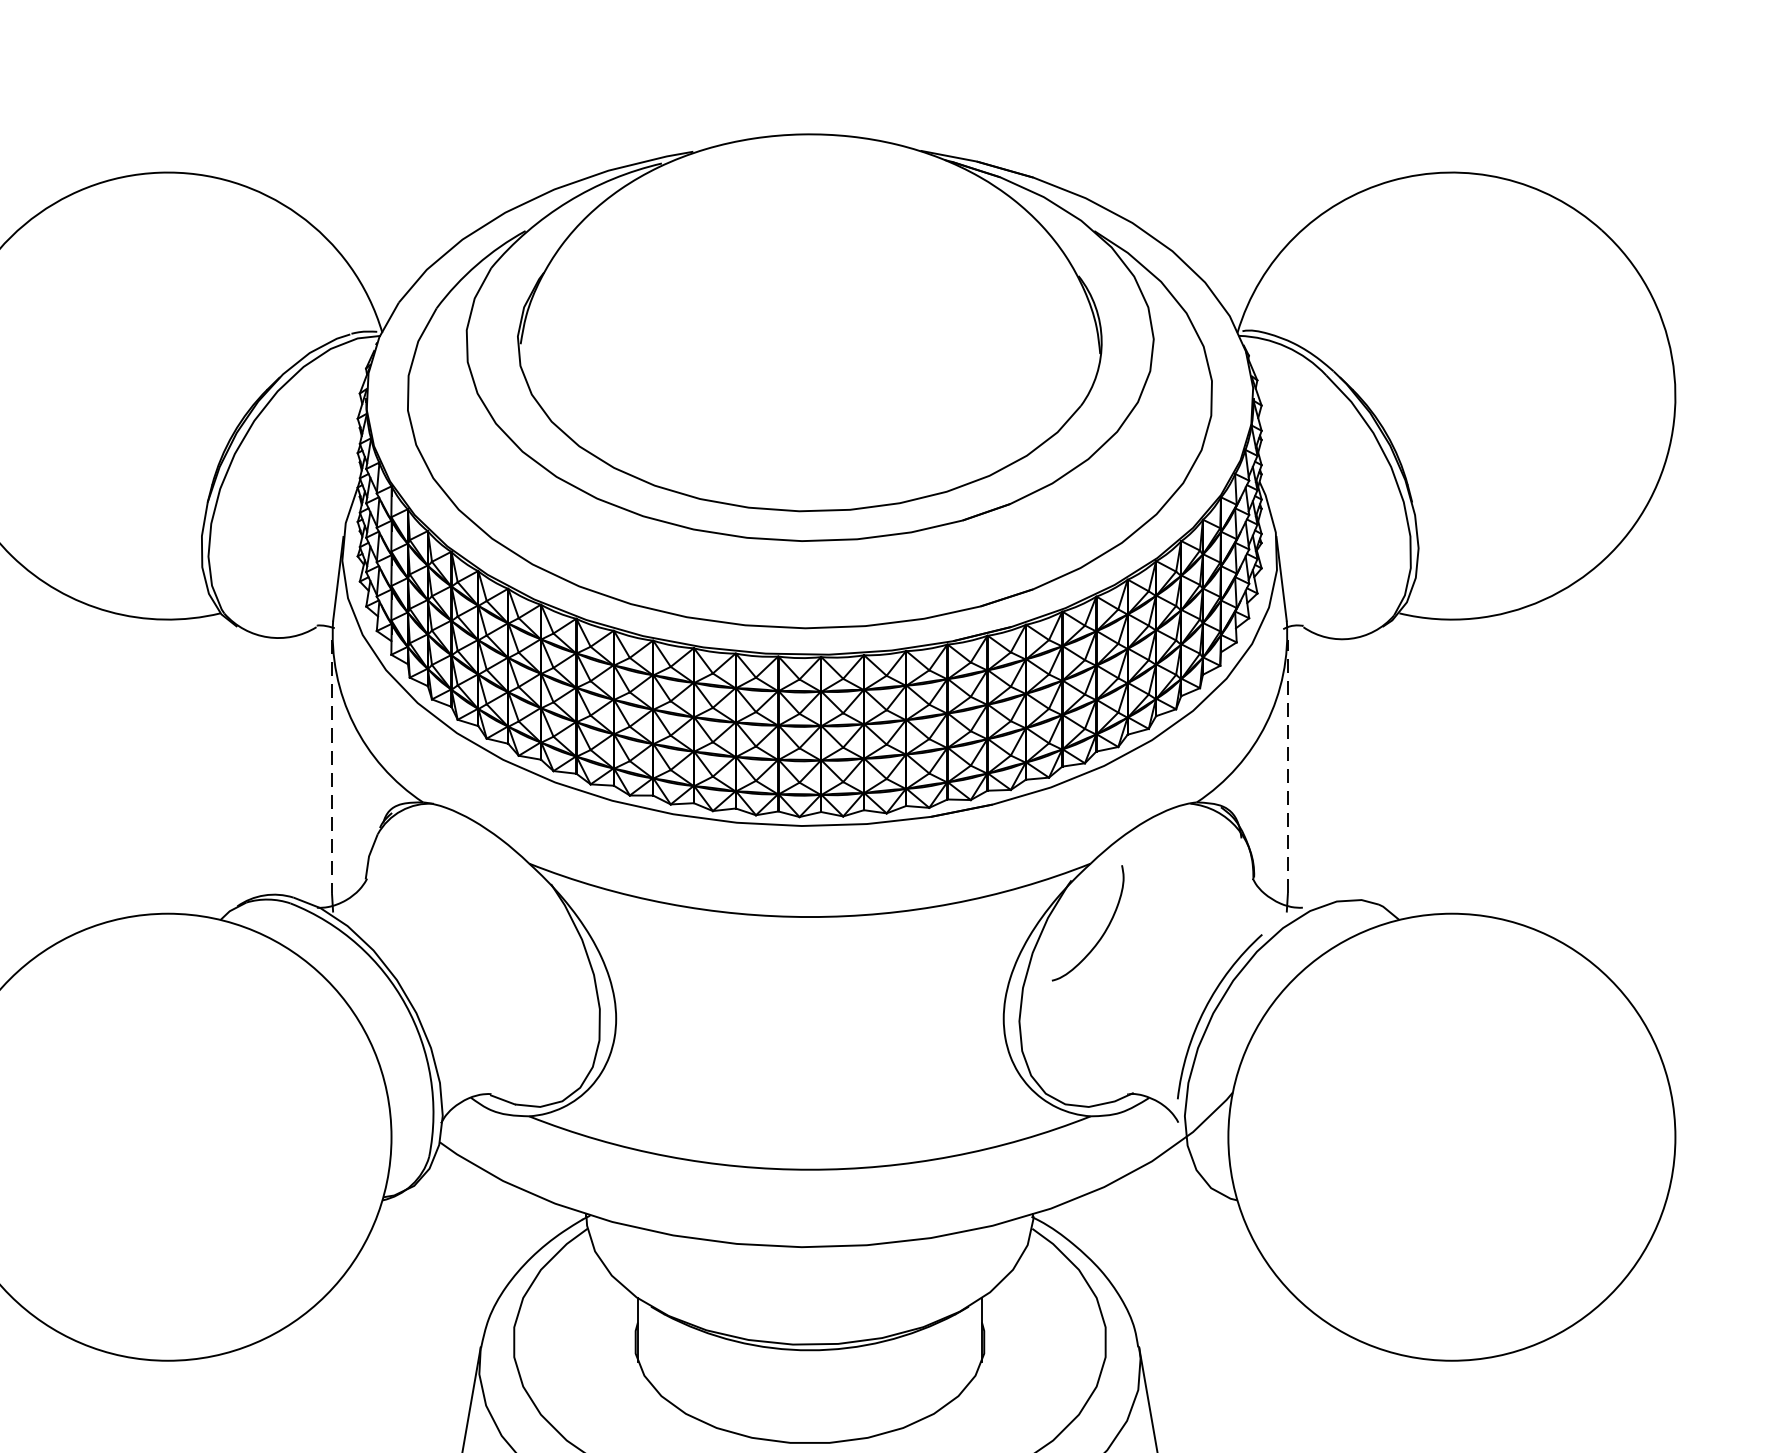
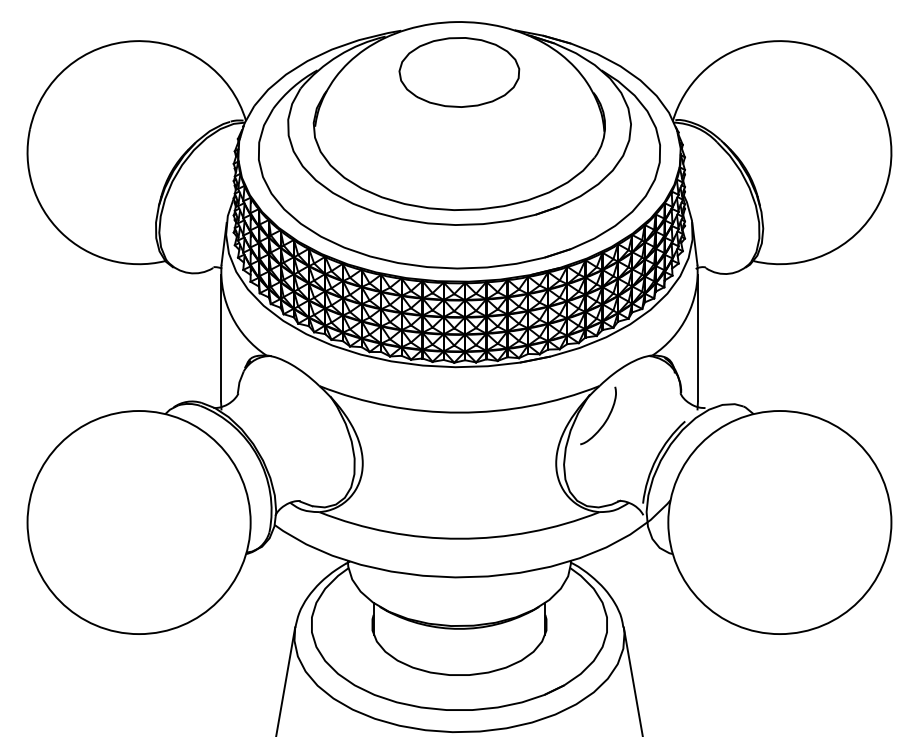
part: (809, 235) -> (459, 72), added
line: (1288, 766) -> (698, 337), dashed -> solid
line: (331, 768) -> (220, 338), dashed -> solid

